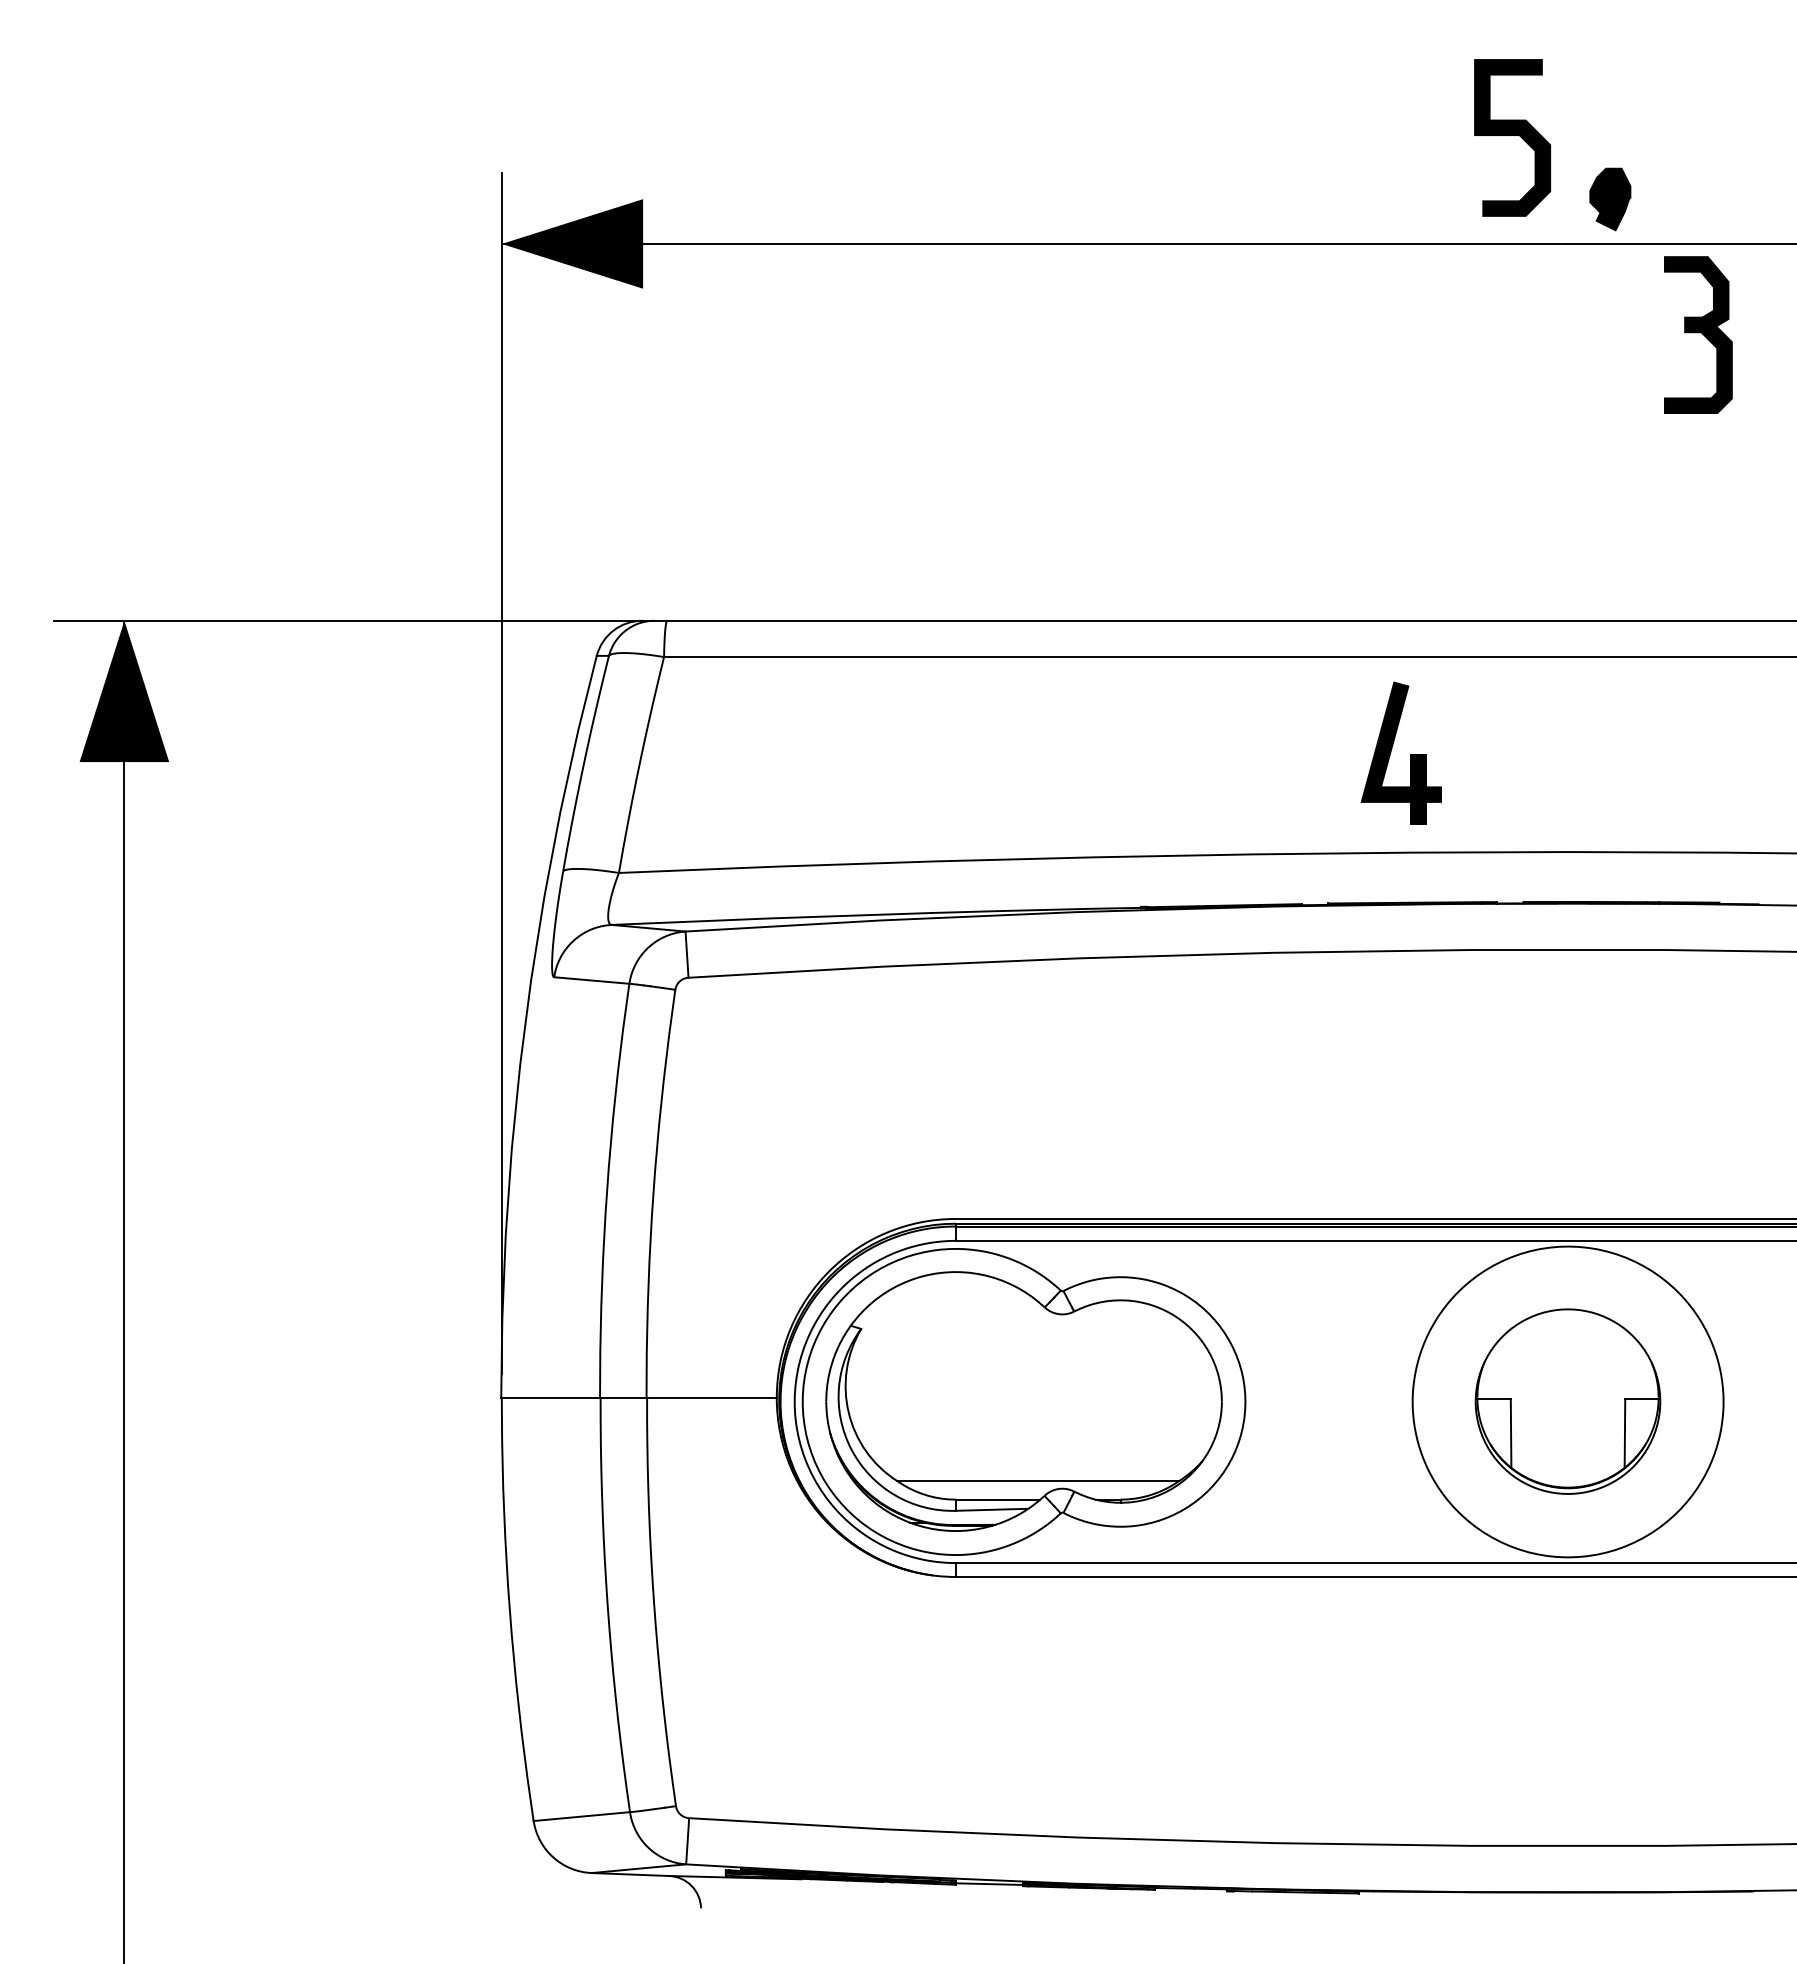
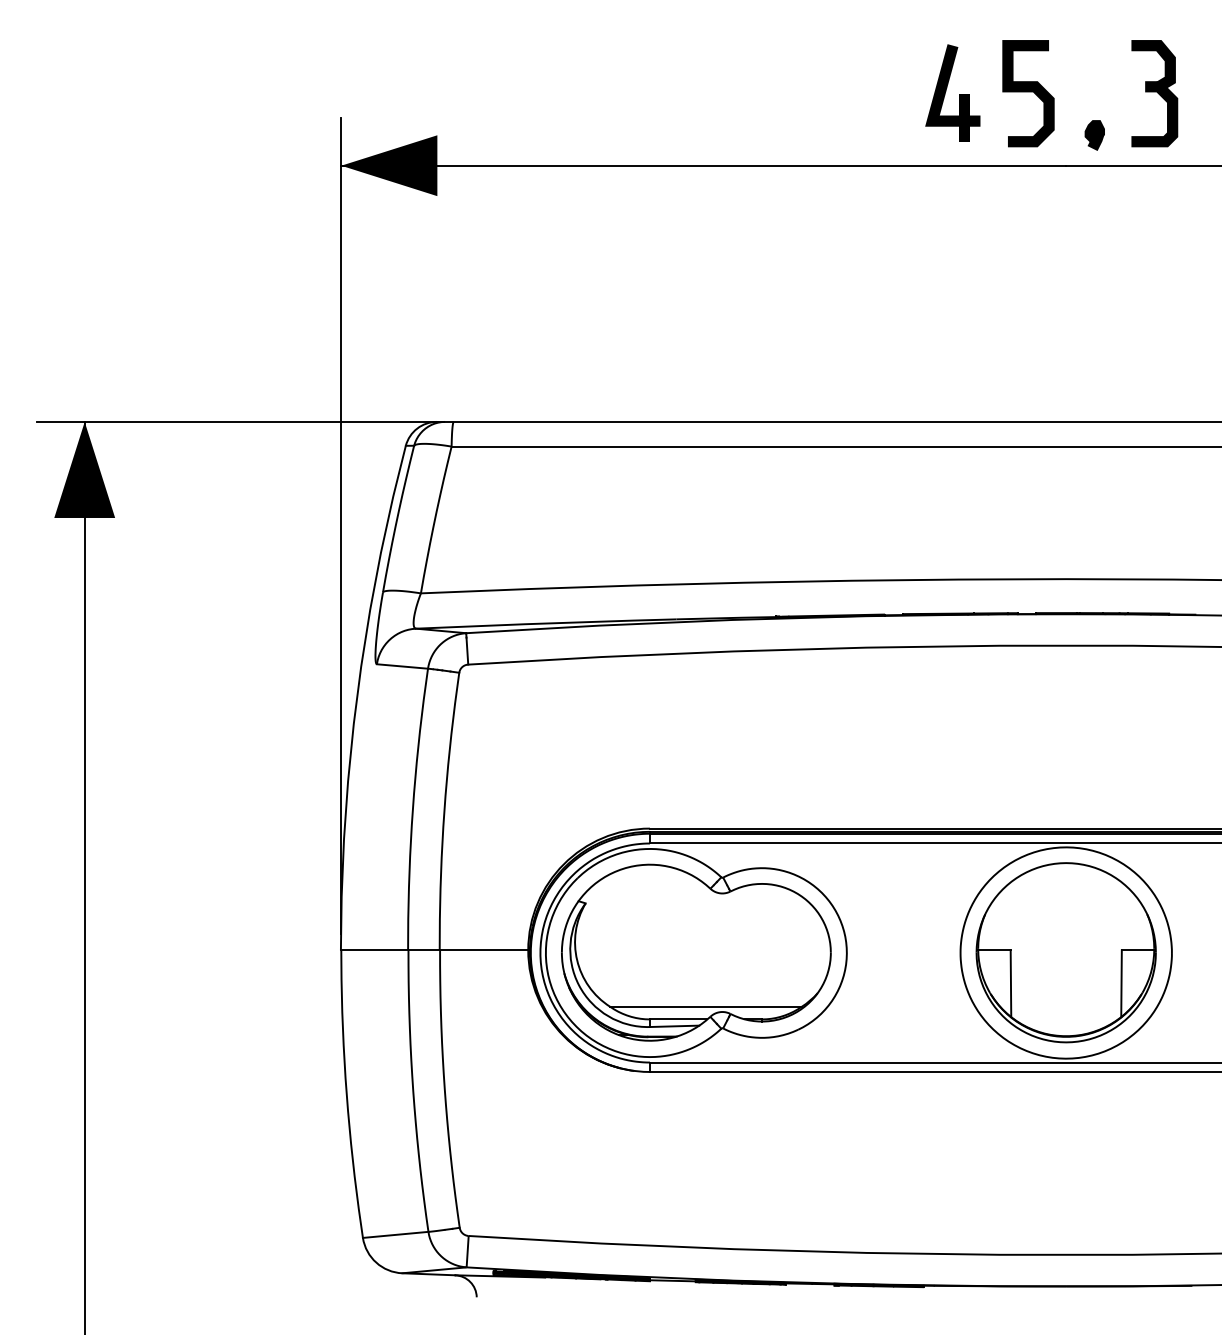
part: (1609, 199) -> (1094, 135), size x0.71
part: (1697, 334) -> (1154, 93), moved
part: (1391, 751) -> (946, 91), moved
part: (1567, 1401) -> (1065, 952), size x1.43

